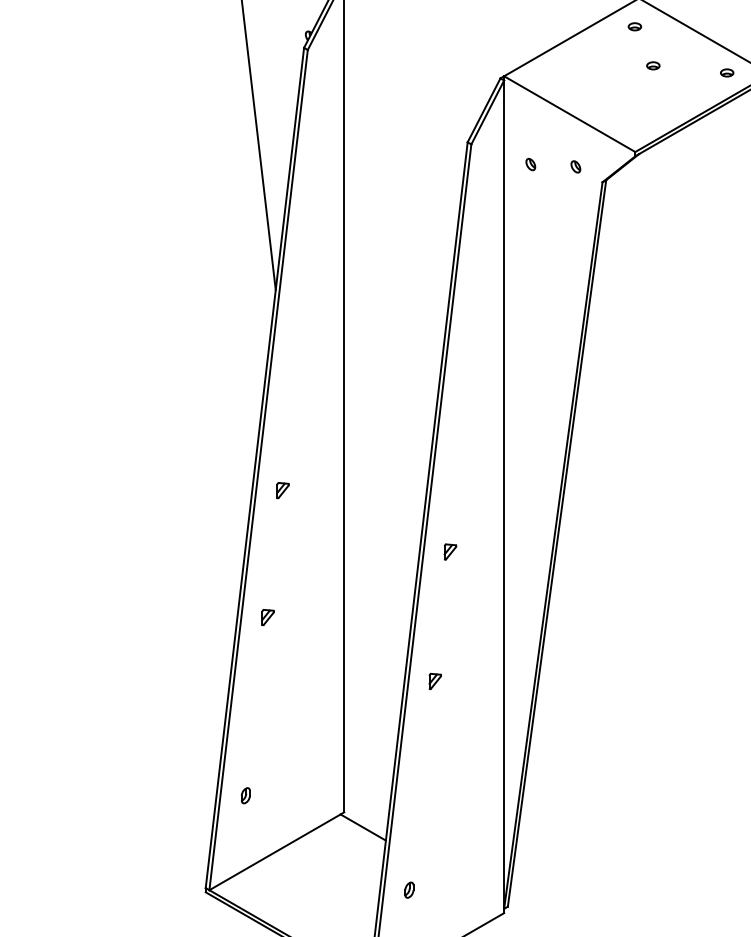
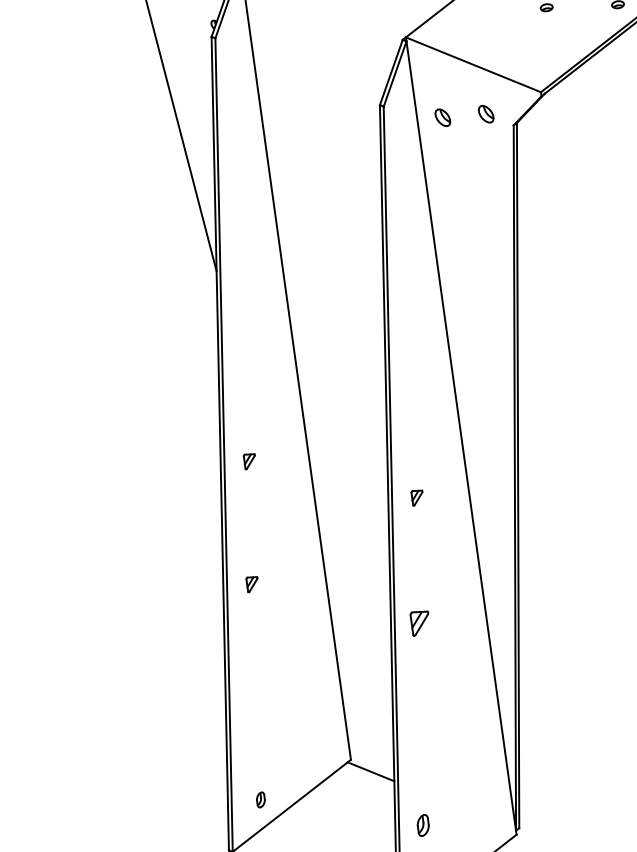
part: (530, 164) -> (442, 117), size x1.6
part: (575, 166) -> (485, 113), size x1.6
part: (434, 681) -> (419, 623), size x1.6
part: (245, 795) -> (260, 799), moved
part: (409, 889) -> (423, 824), size x1.4

